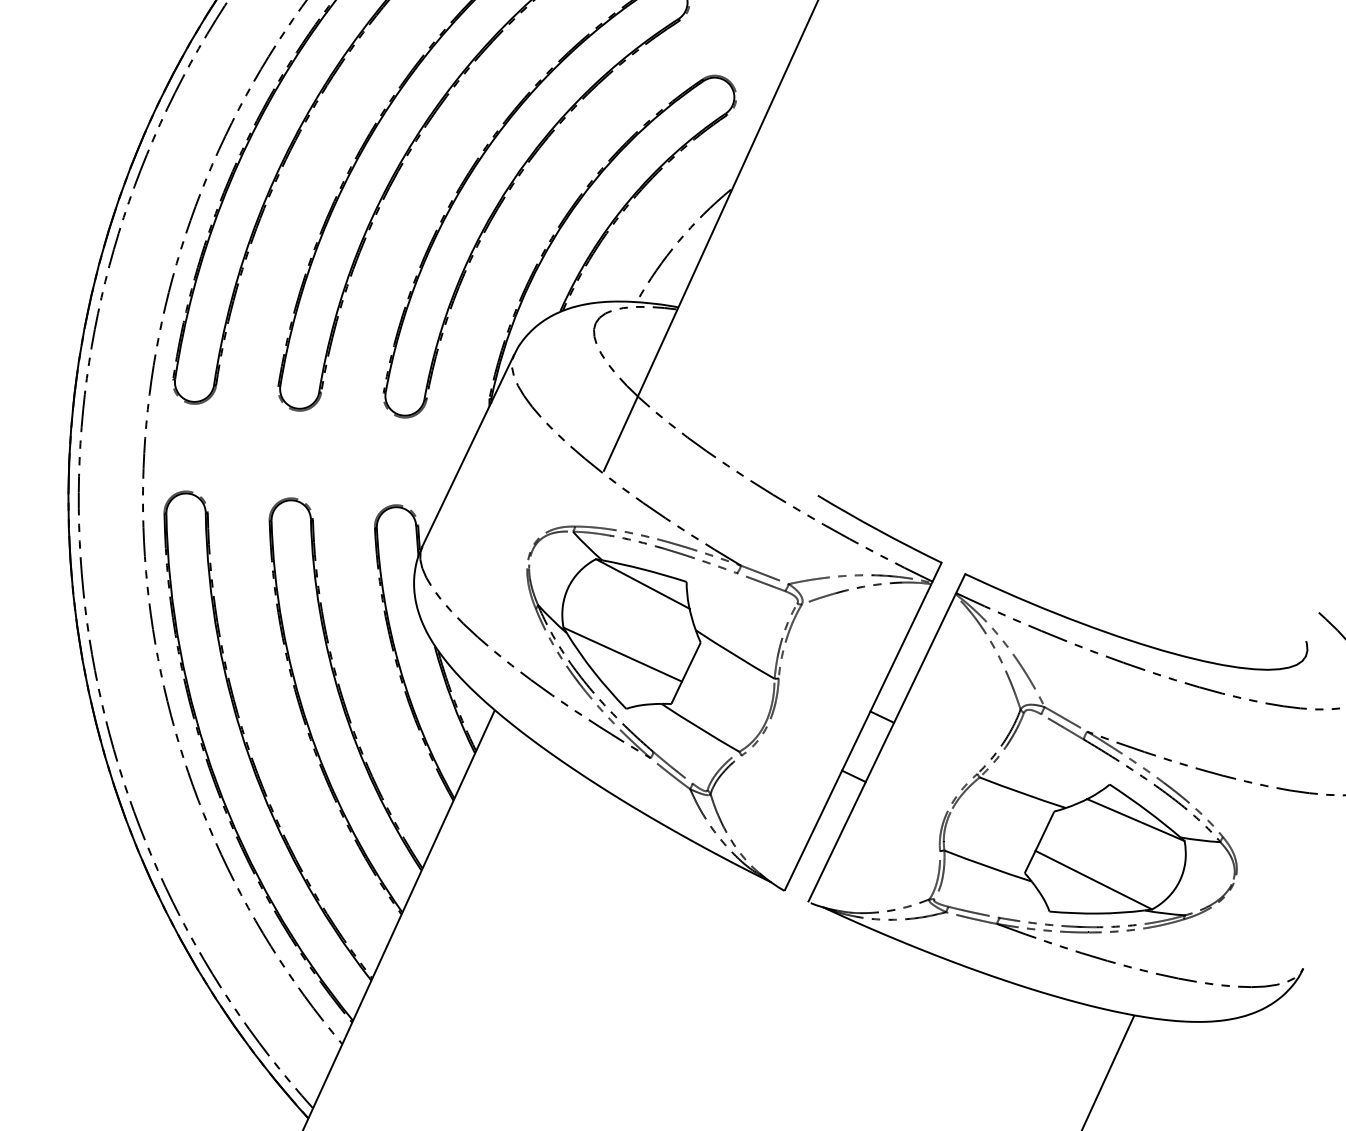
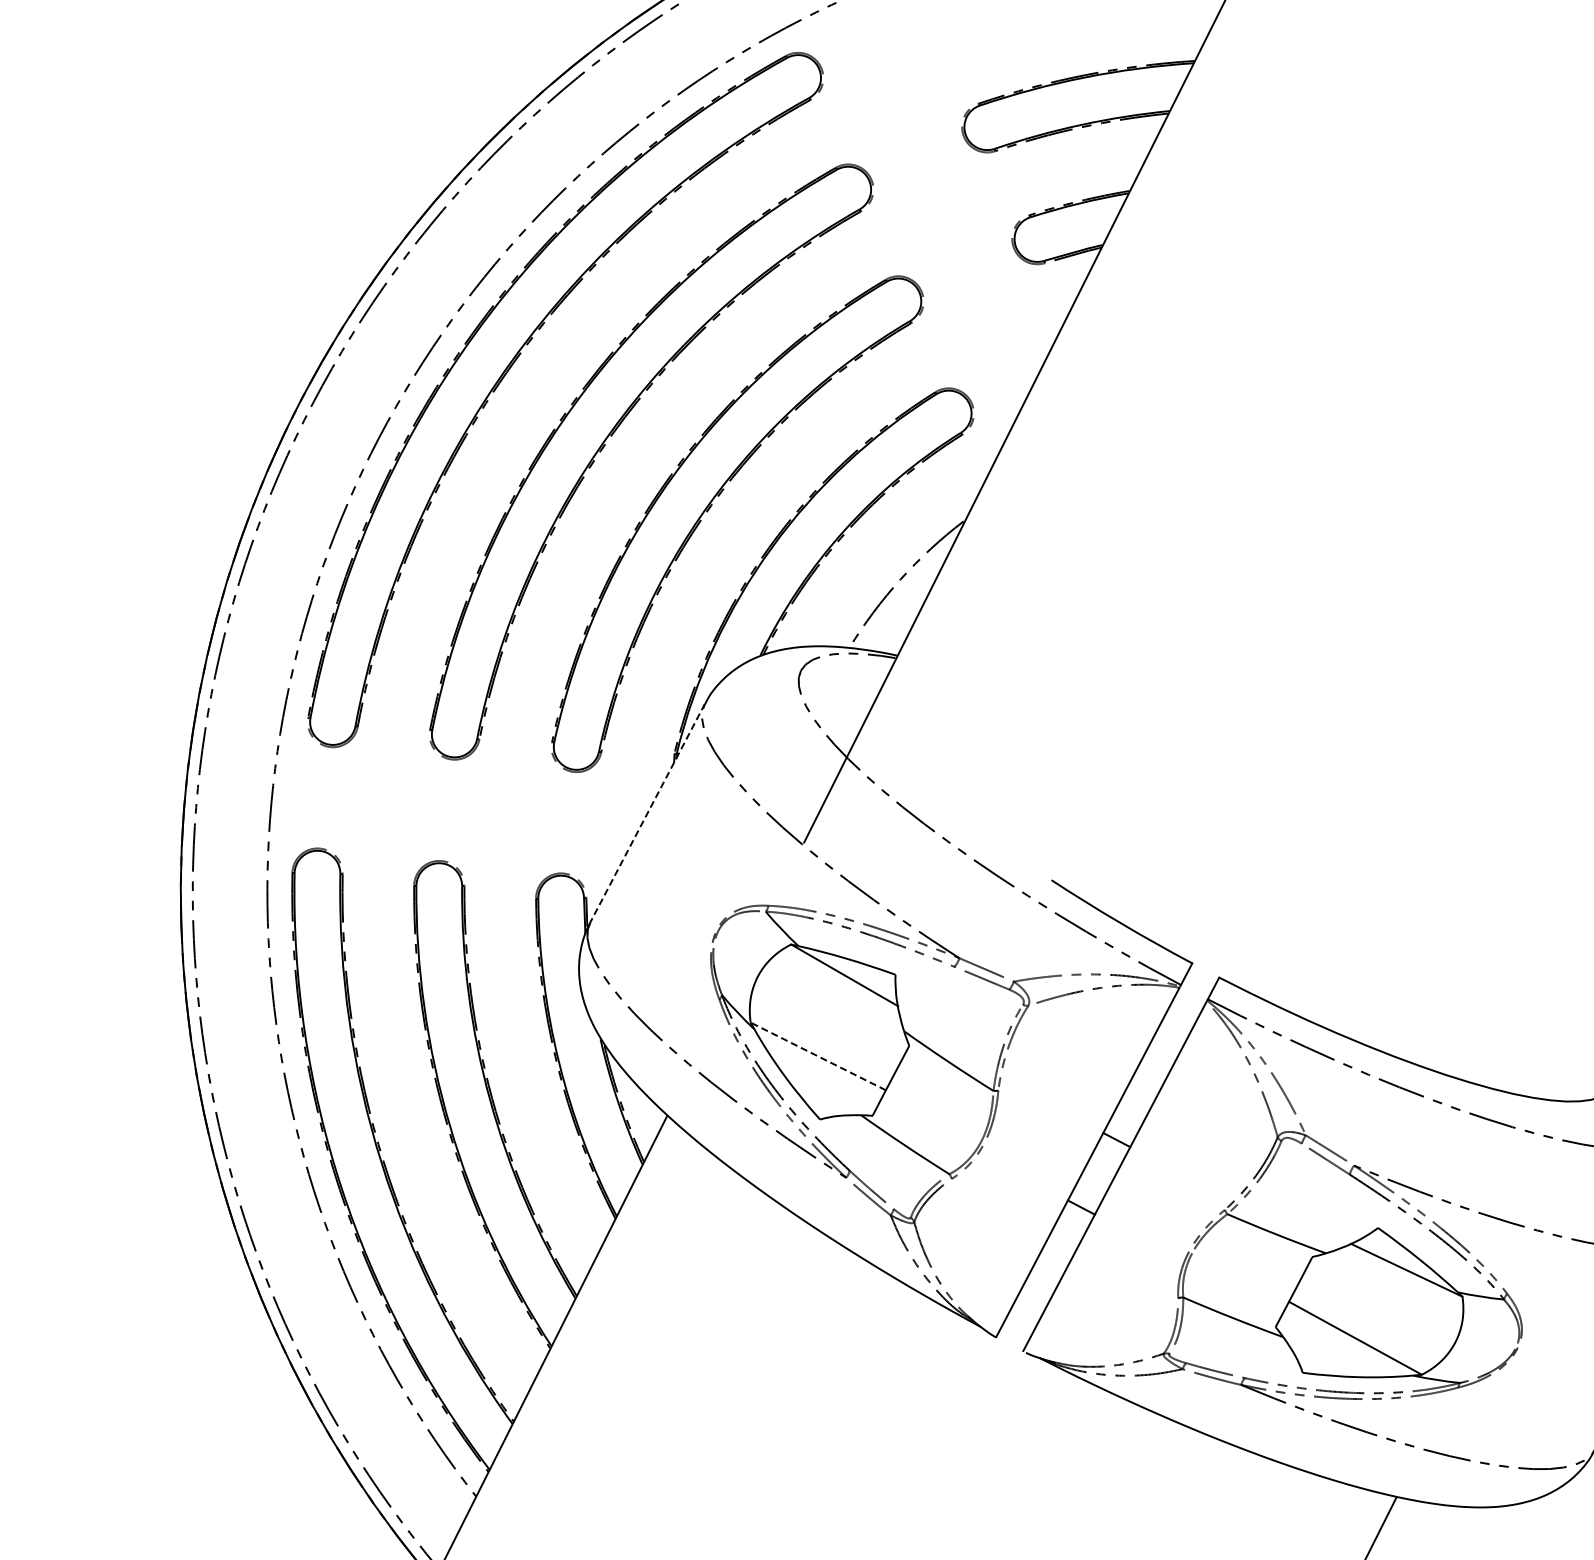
line: (468, 450) -> (647, 813), solid -> dashed
line: (622, 654) -> (818, 1056), solid -> dashed

